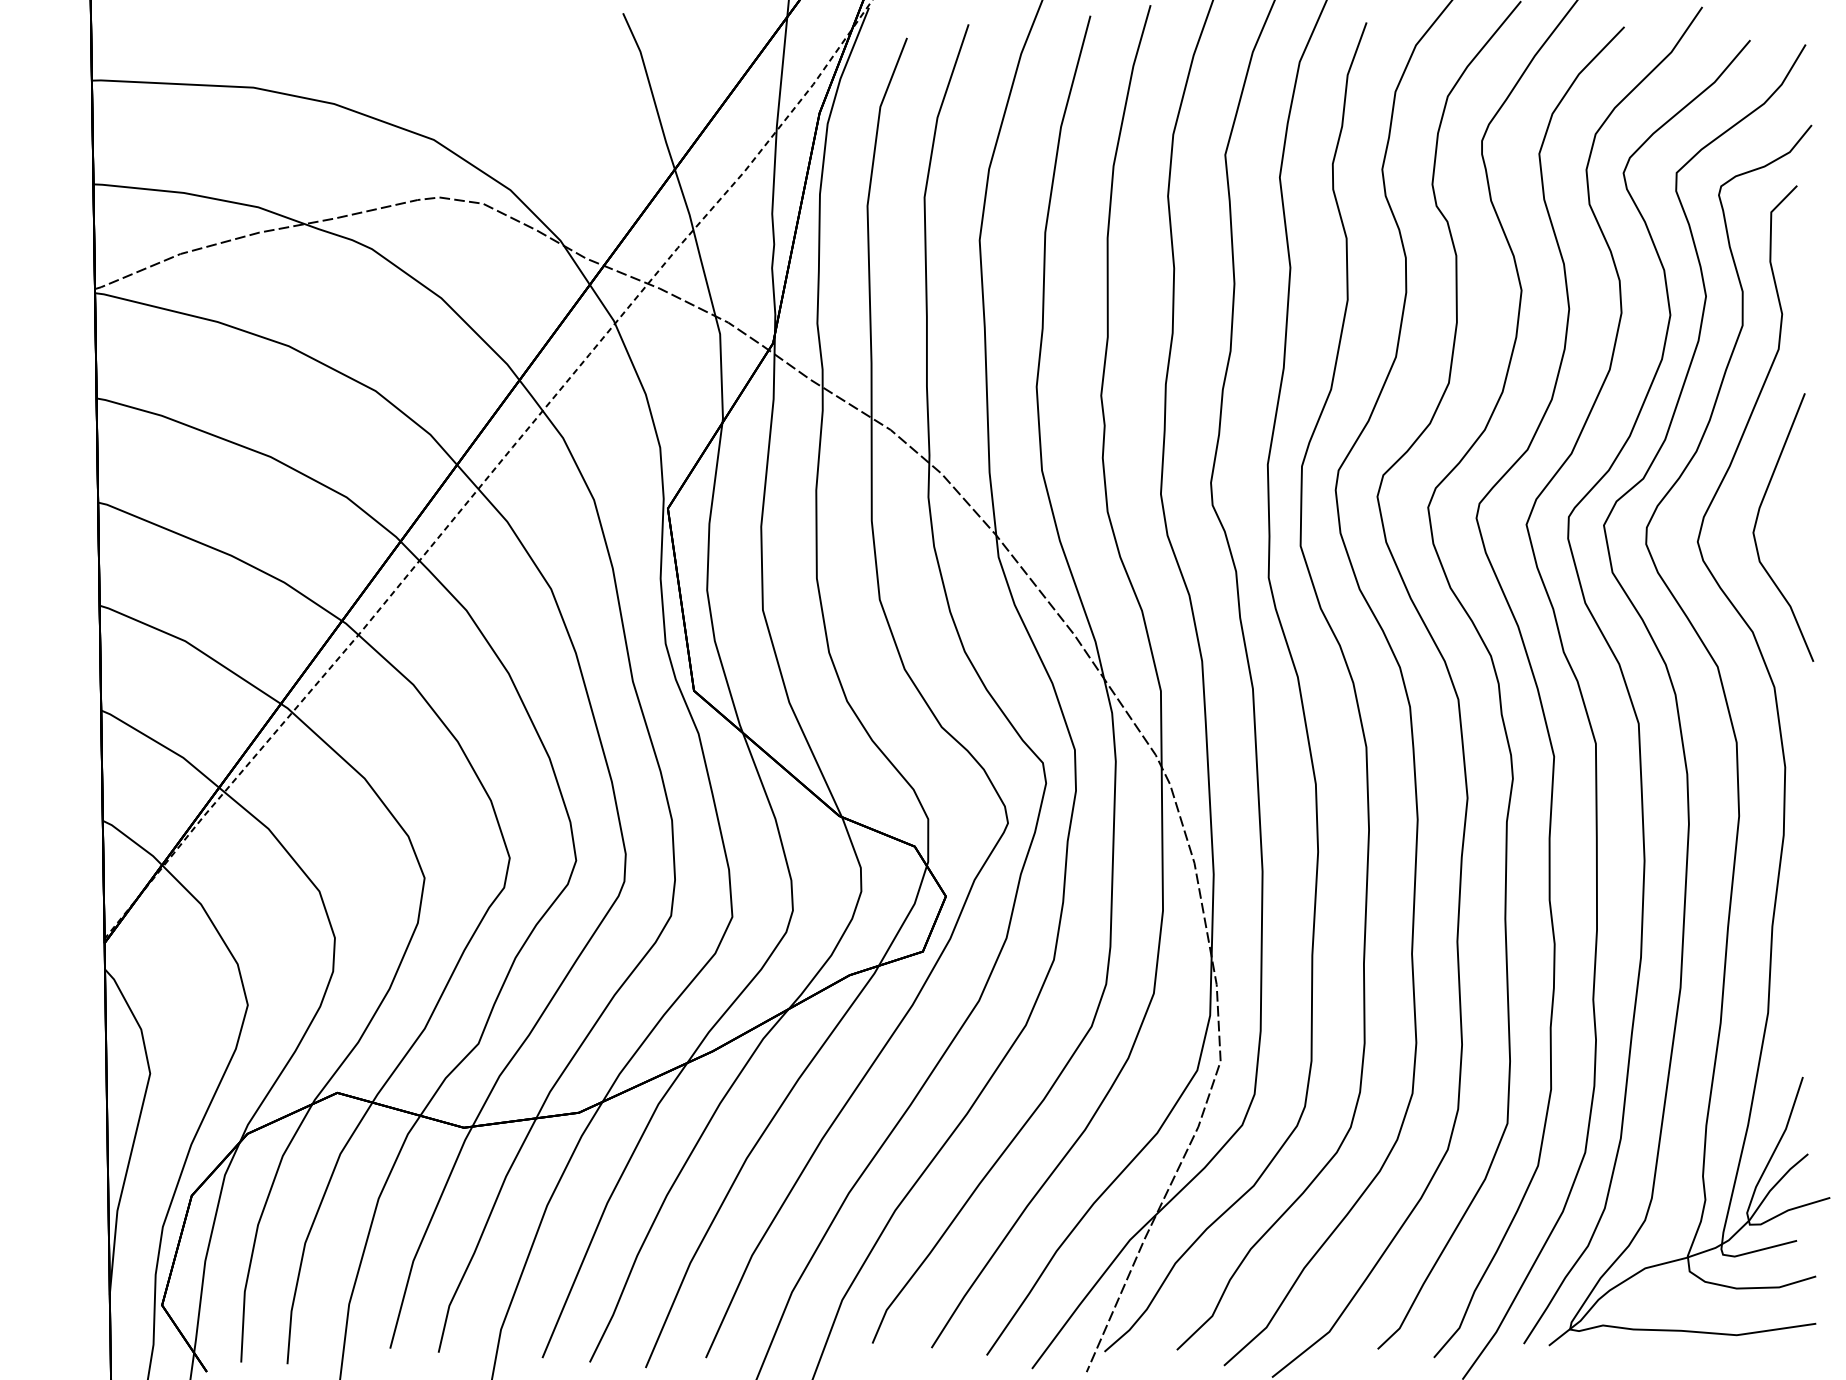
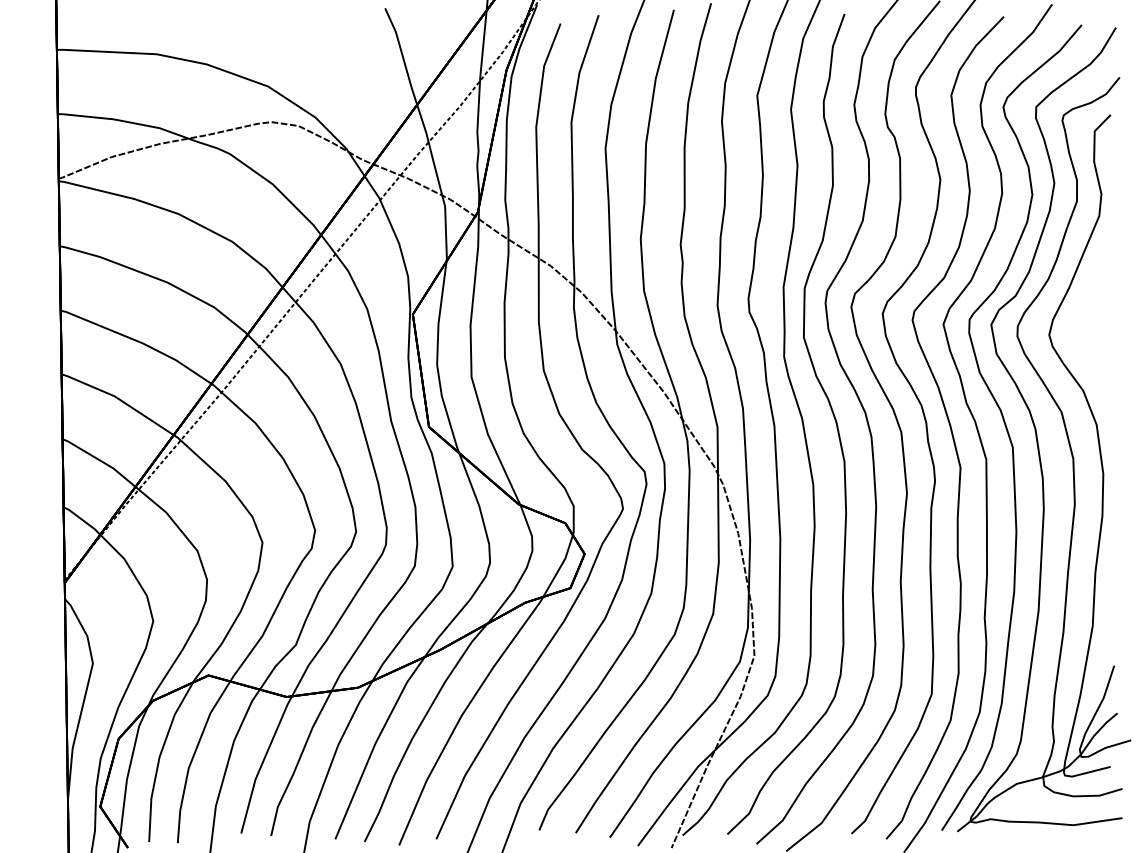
curve: (1757, 521) -> (1086, 322), removed

